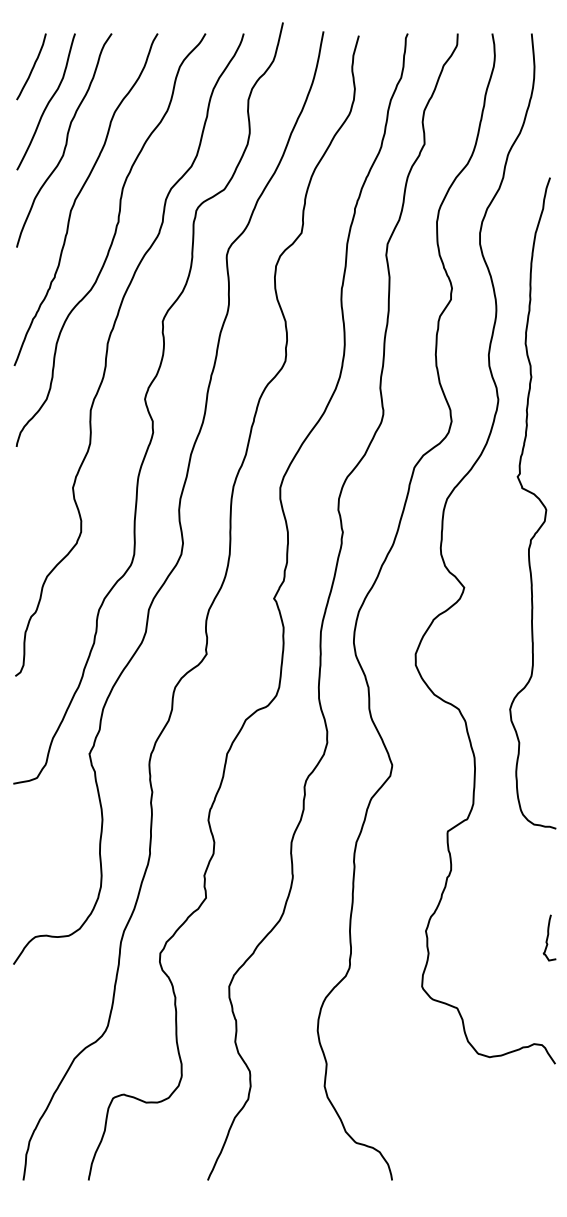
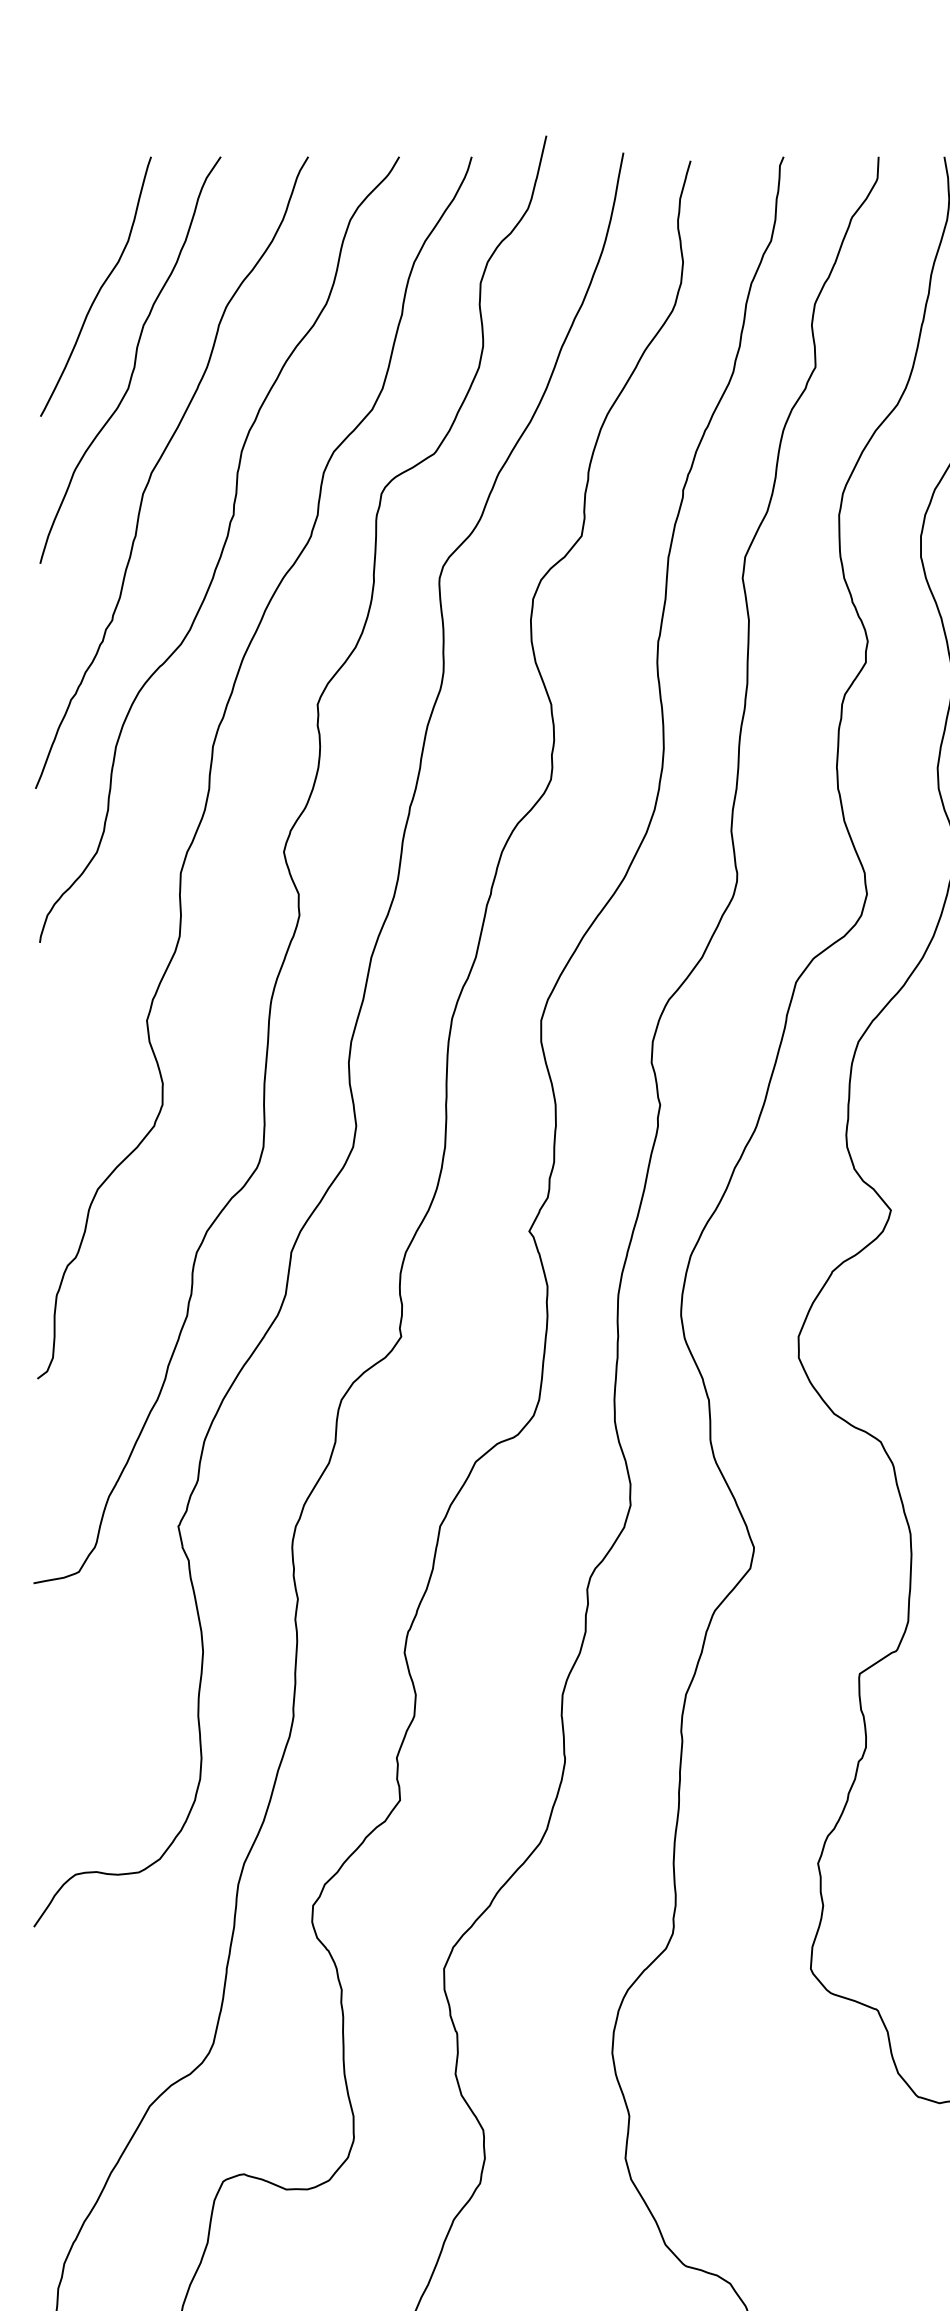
curve: (32, 66) -> (70, 219), removed

